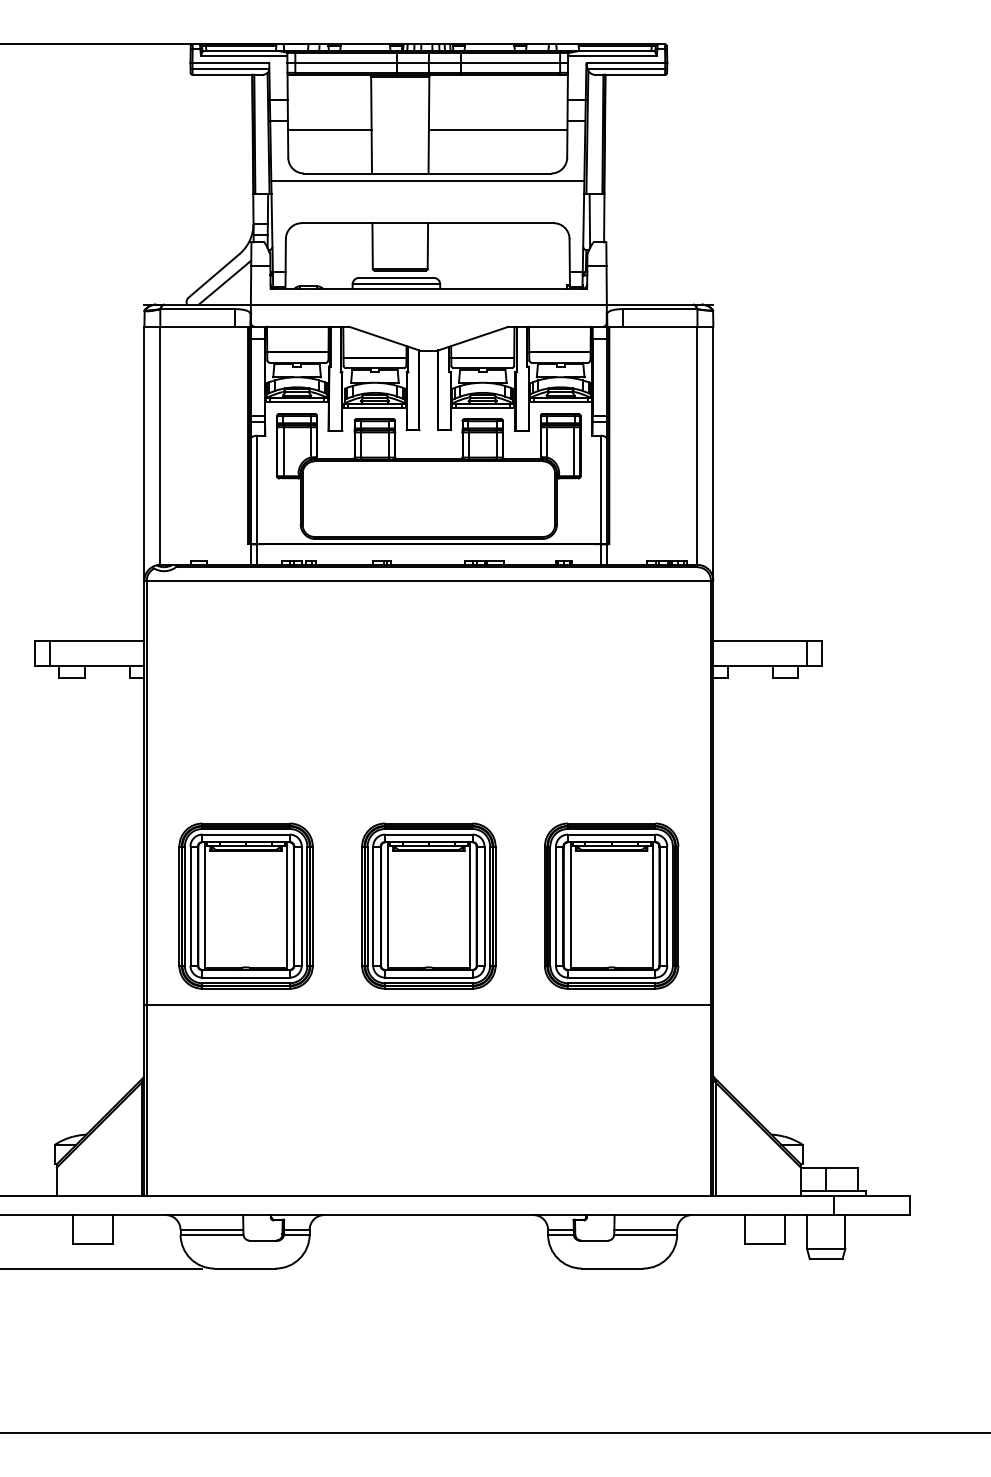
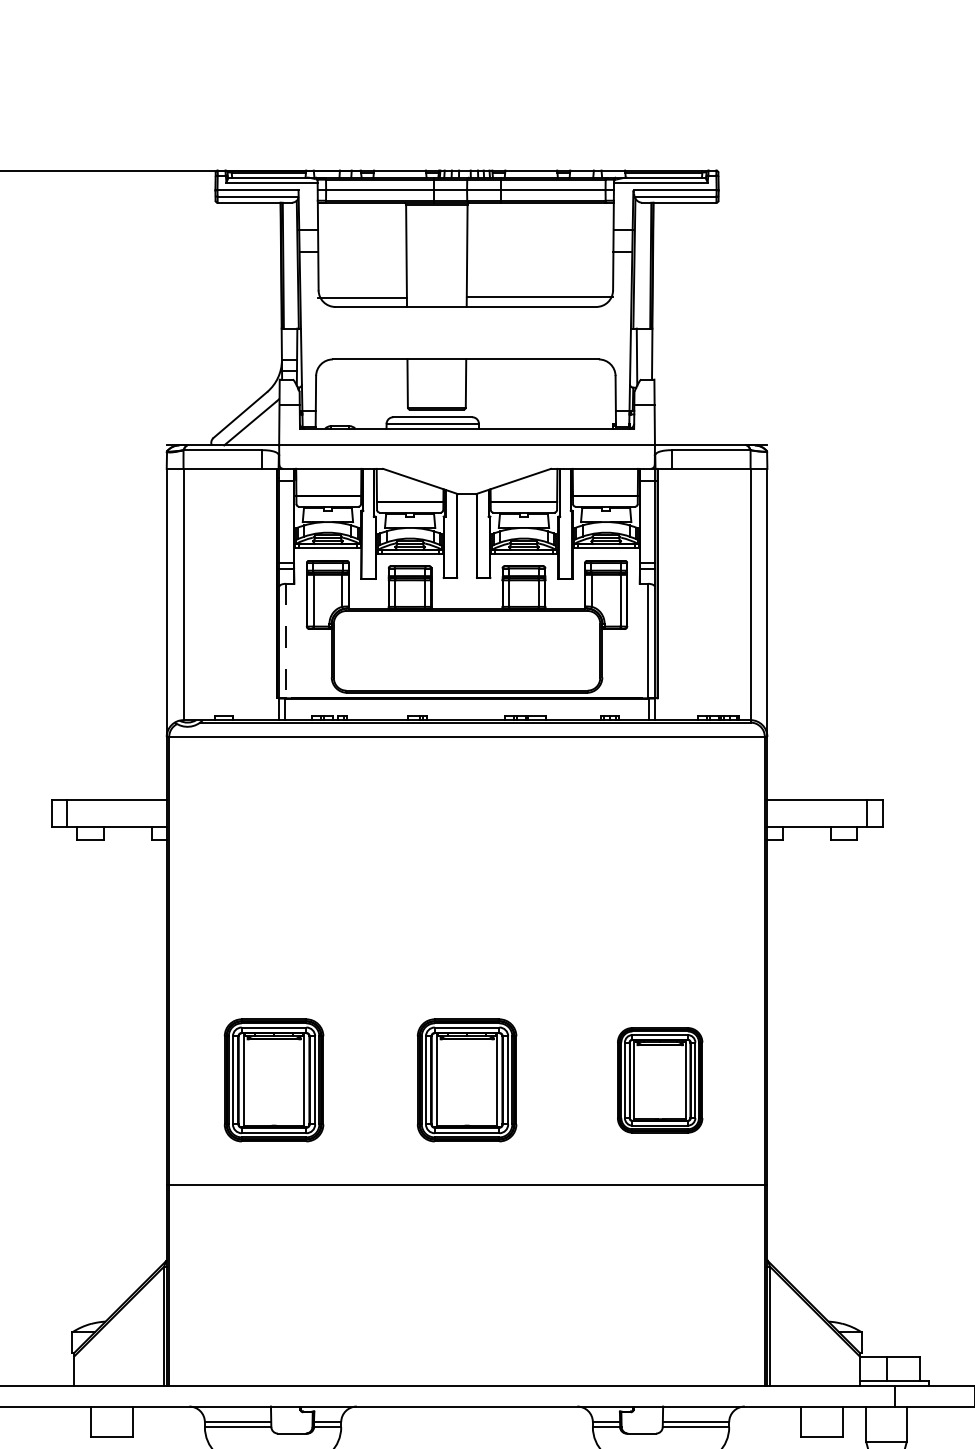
line: (329, 130) -> (362, 298), moved
line: (497, 130) -> (539, 297), moved
line: (427, 181) -> (465, 315), removed
line: (257, 490) -> (286, 641), solid -> dashed
part: (245, 905) -> (273, 1079), size x0.7
part: (428, 905) -> (466, 1079), size x0.7
part: (611, 905) -> (659, 1079), size x0.6

